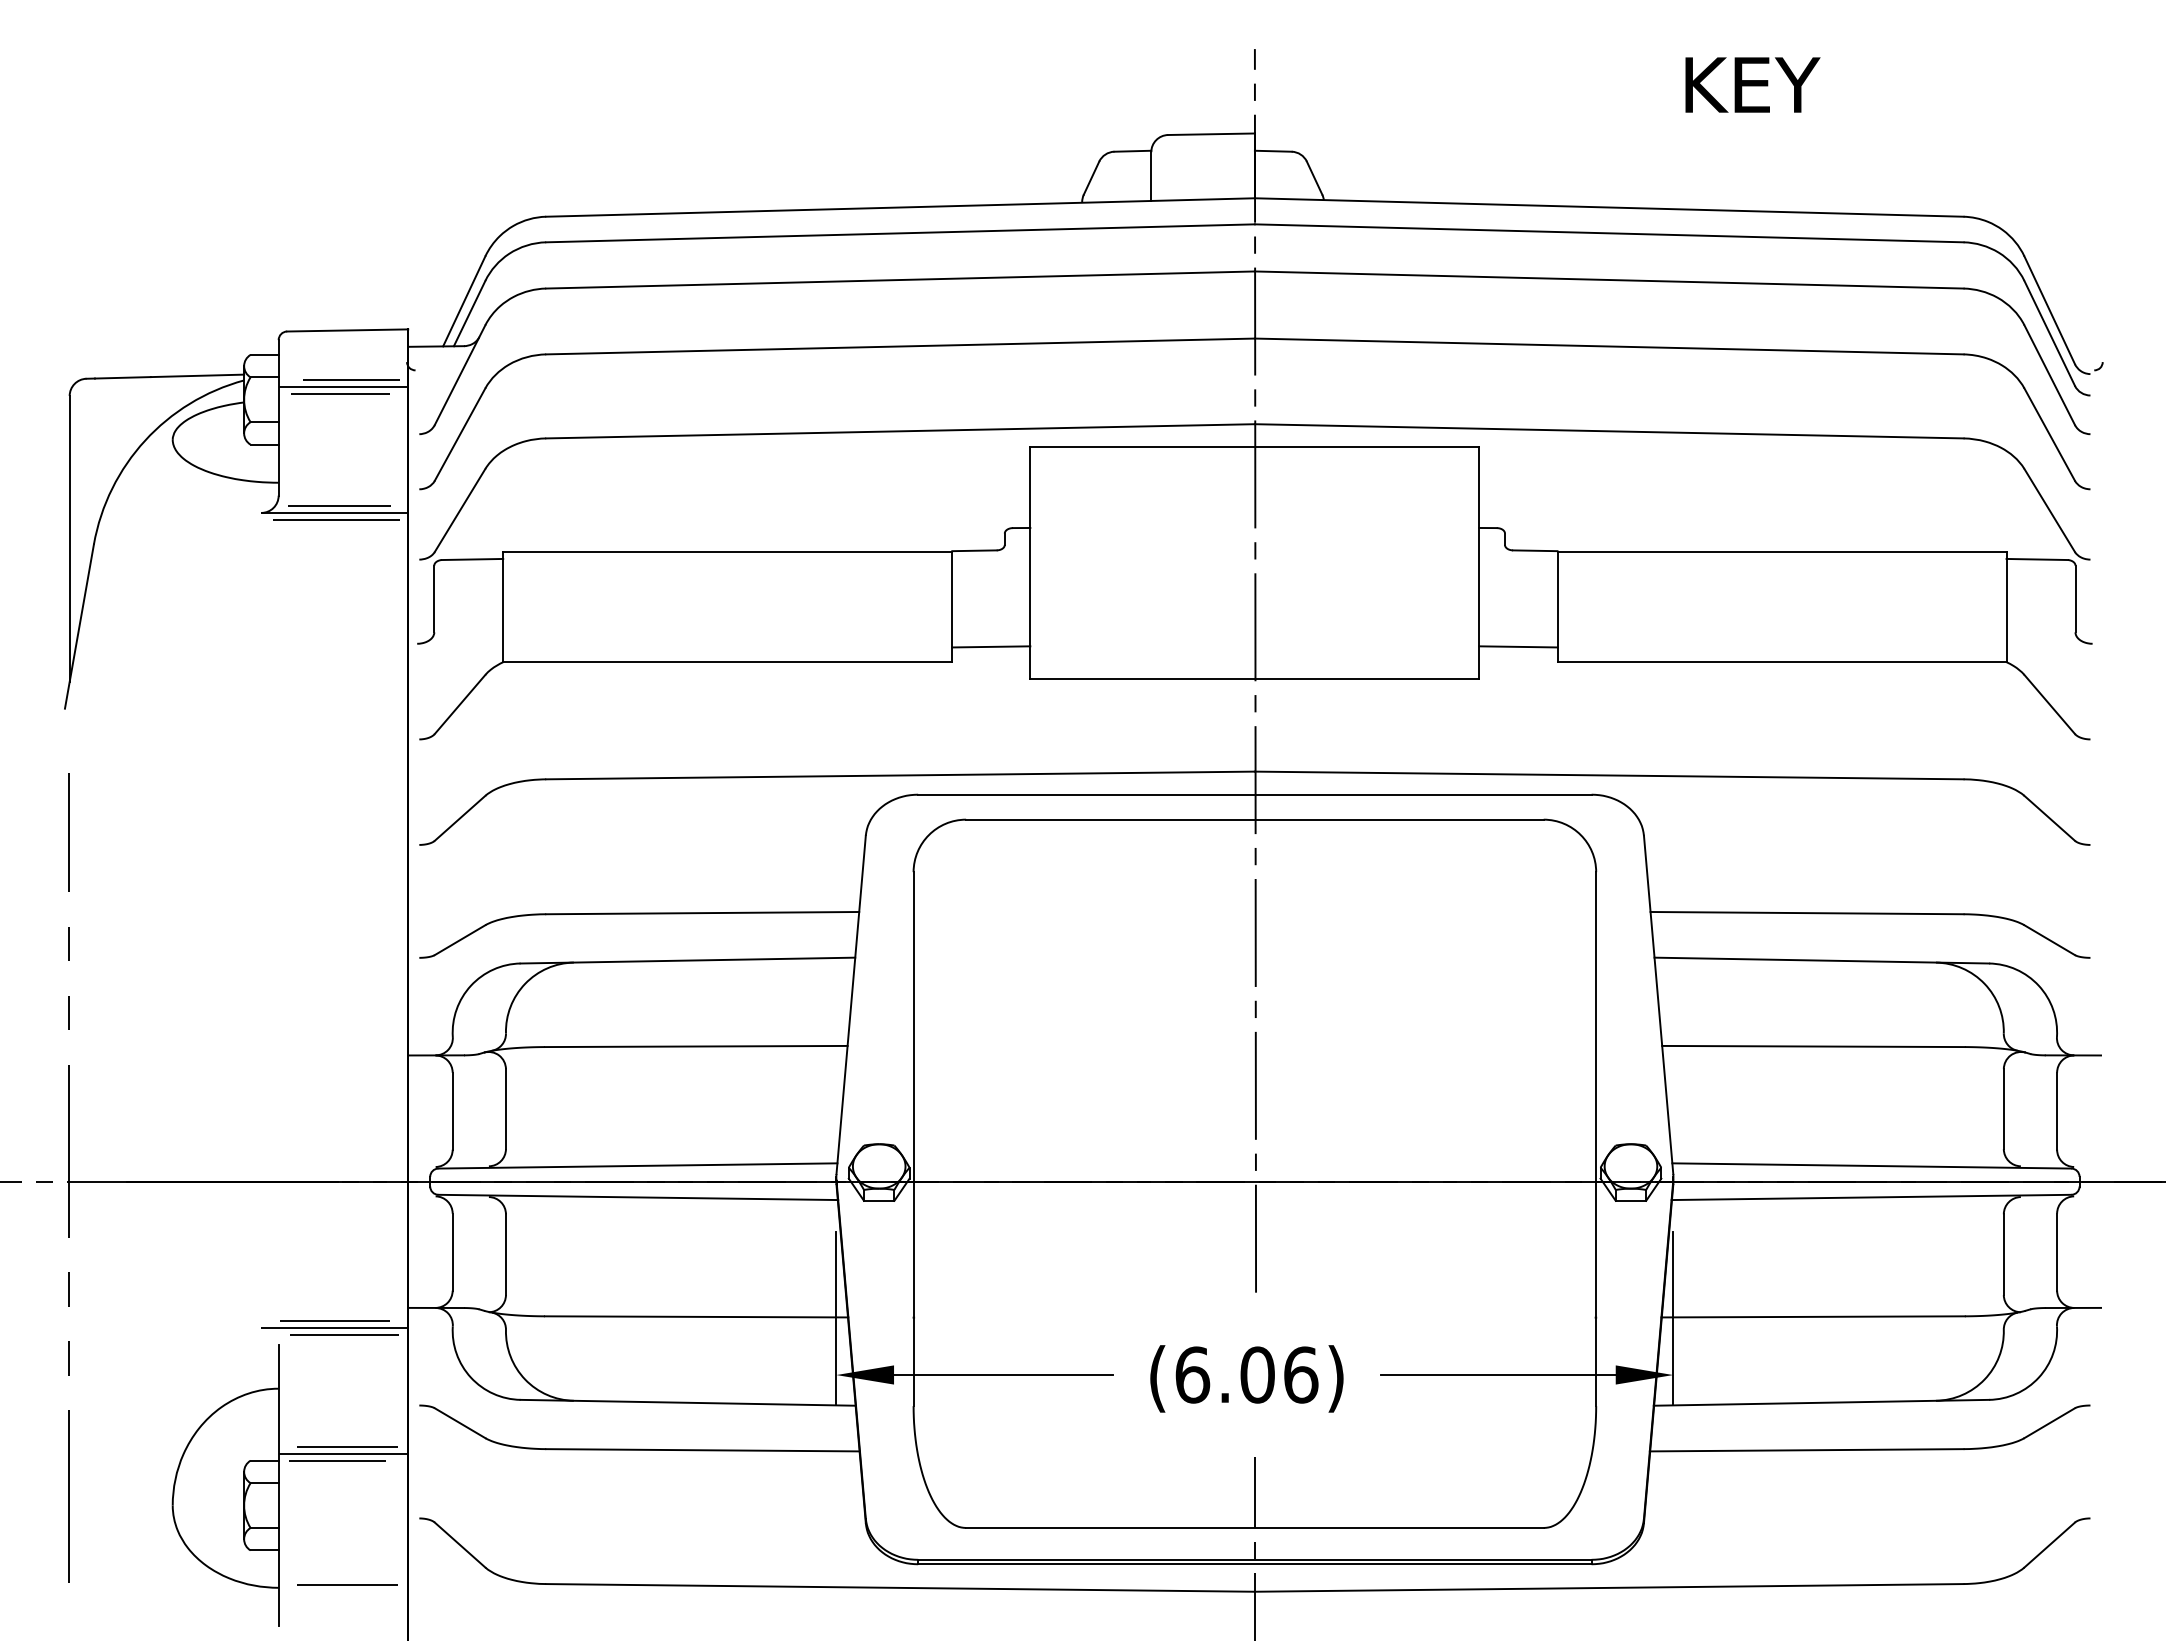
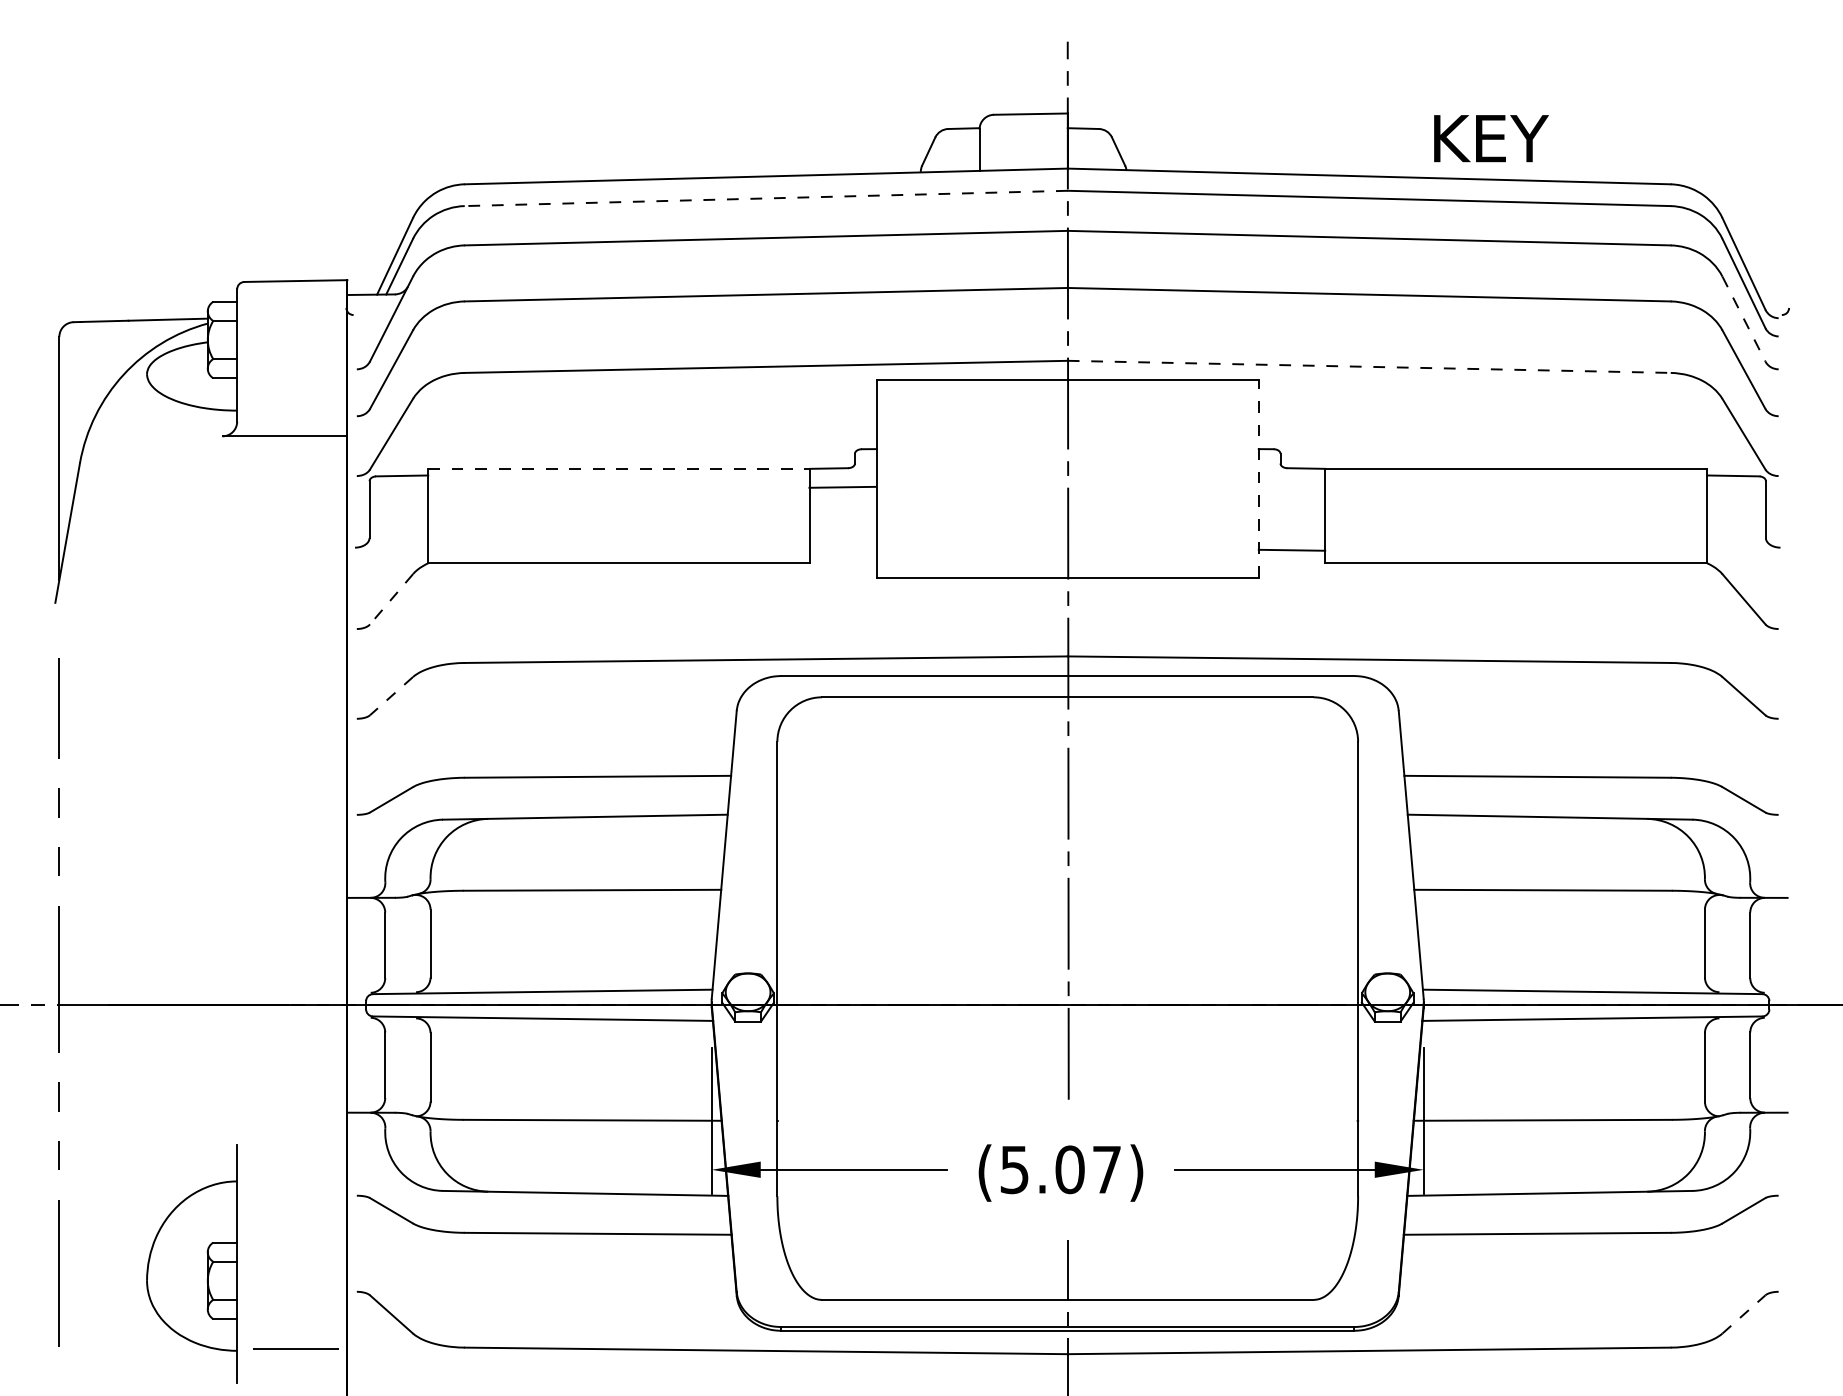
text: (1752, 84) -> (1491, 138), moved
line: (900, 233) -> (766, 198), solid -> dashed
line: (2049, 375) -> (1743, 319), solid -> dashed
line: (350, 379) -> (298, 322), removed
line: (343, 386) -> (292, 328), removed
line: (340, 393) -> (289, 334), removed
line: (1609, 431) -> (1369, 367), solid -> dashed
line: (339, 506) -> (288, 430), removed
line: (336, 519) -> (286, 441), removed
line: (727, 551) -> (619, 469), solid -> dashed
line: (1479, 562) -> (1258, 478), solid -> dashed
line: (991, 646) -> (842, 487), moved
line: (460, 704) -> (391, 599), solid -> dashed
line: (460, 818) -> (391, 696), solid -> dashed
line: (334, 1321) -> (284, 1124), removed
line: (334, 1328) -> (284, 1130), removed
line: (344, 1335) -> (293, 1136), removed
text: (1246, 1374) -> (1060, 1169), (6.06) -> (5.07)
line: (347, 1446) -> (295, 1230), removed
line: (343, 1453) -> (292, 1236), removed
line: (337, 1460) -> (287, 1242), removed
line: (2049, 1545) -> (1743, 1314), solid -> dashed

